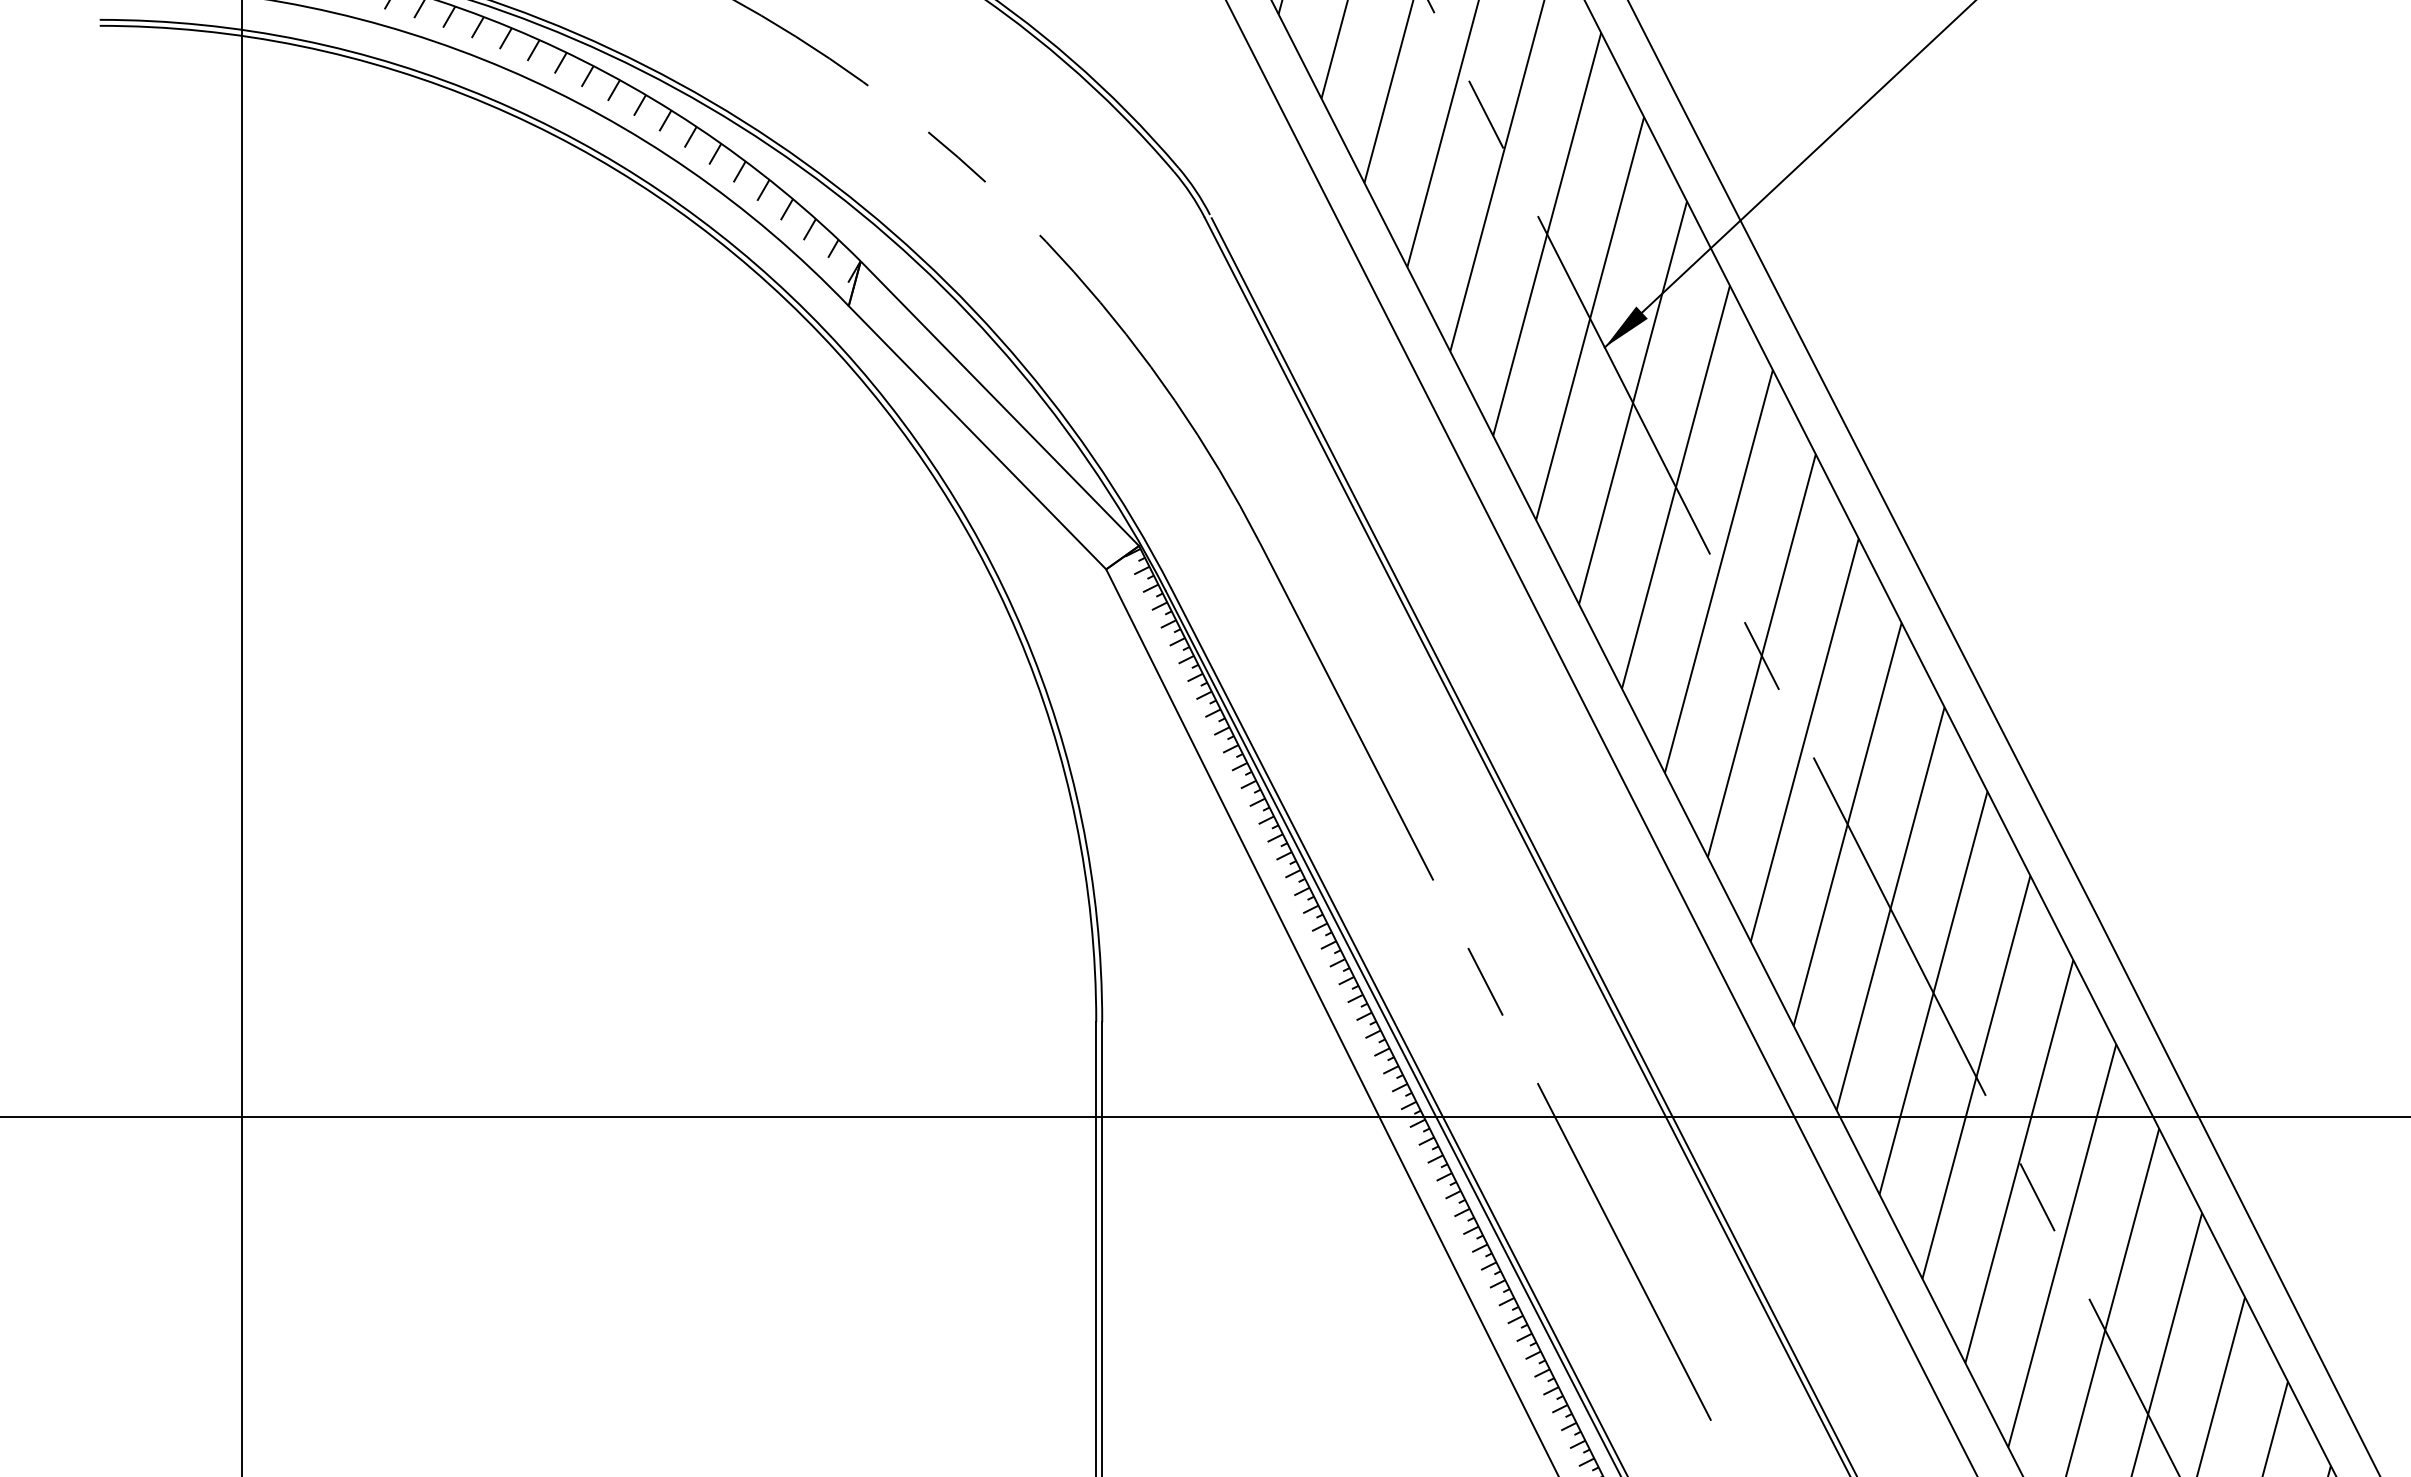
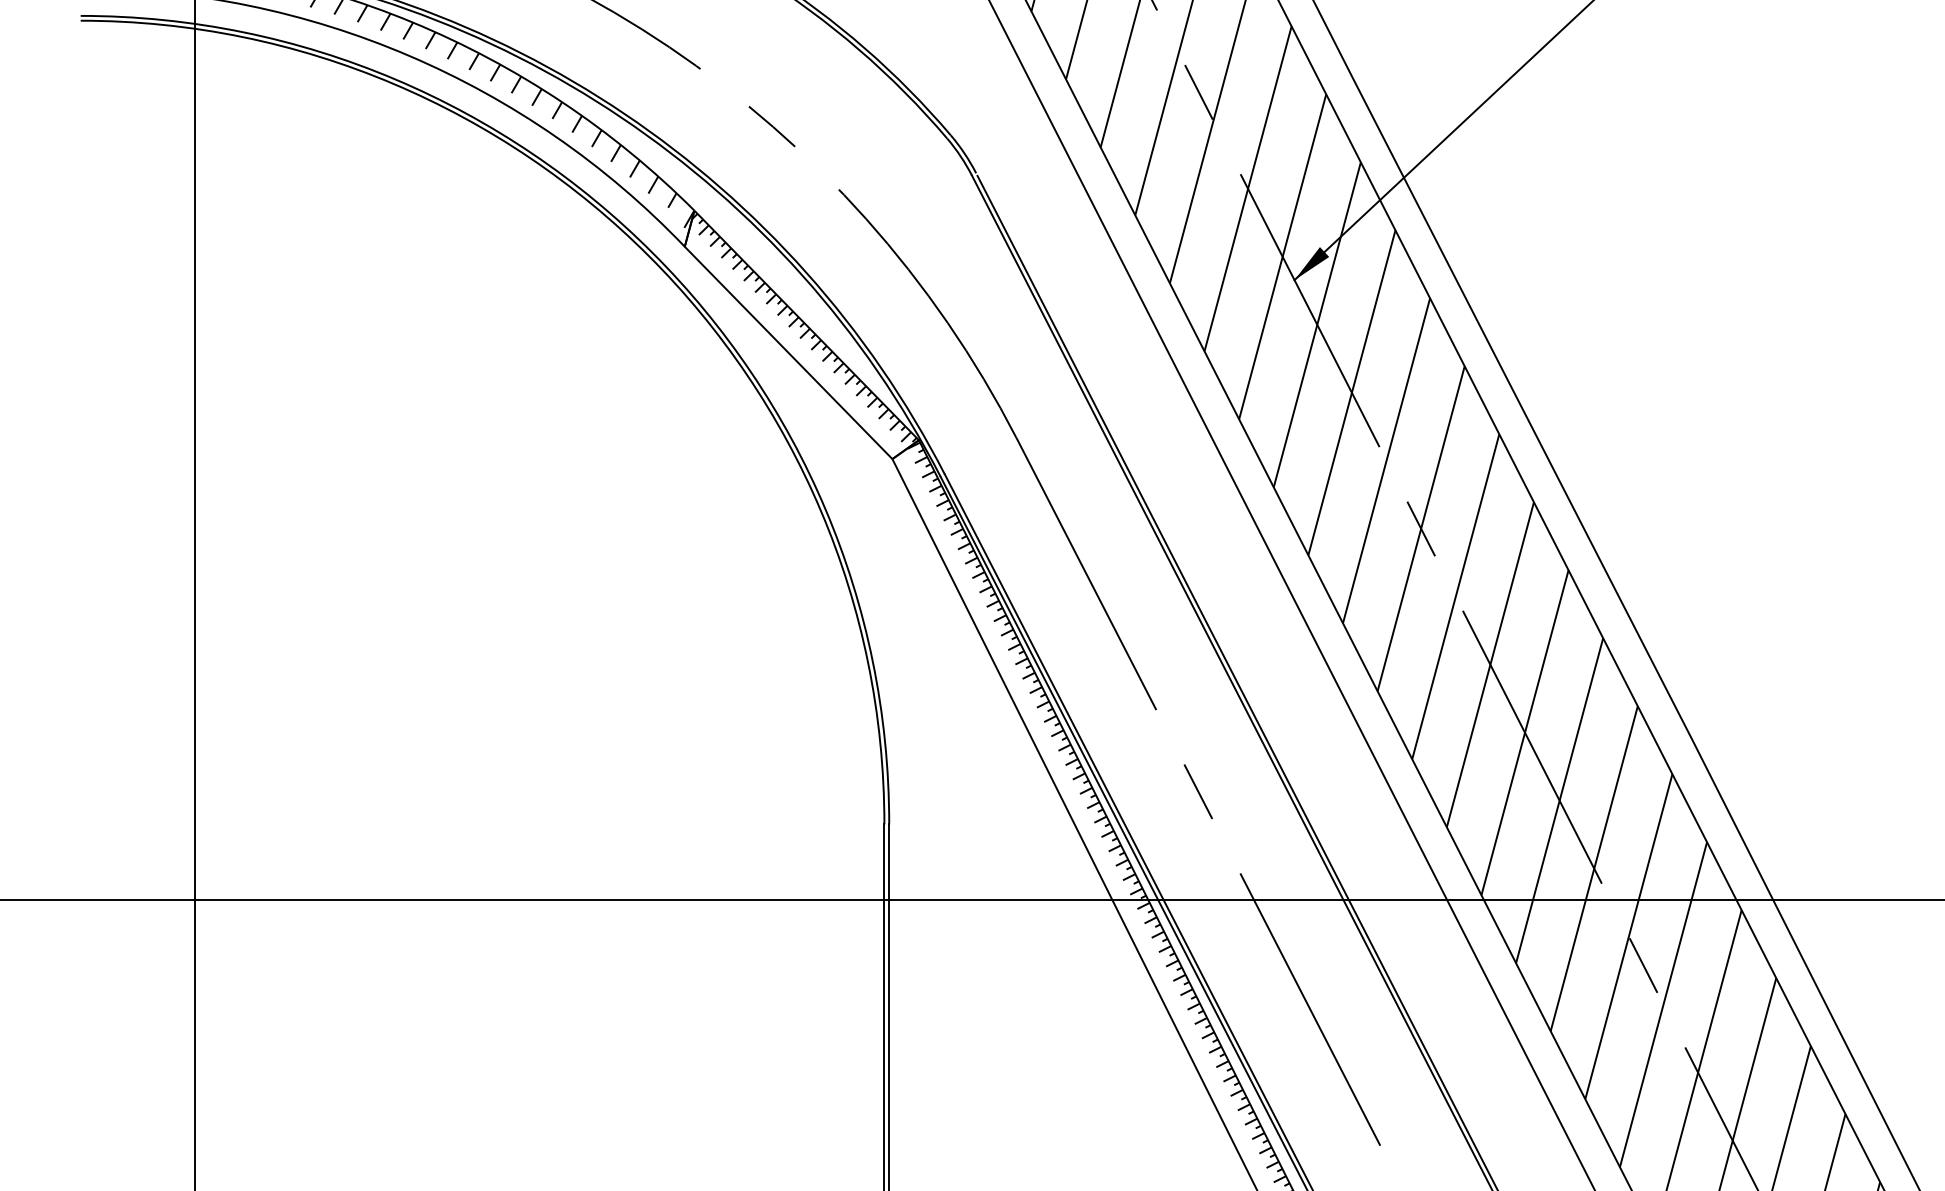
hatch: (996, 406) -> (803, 327), added

